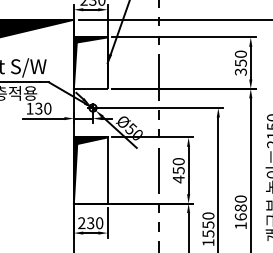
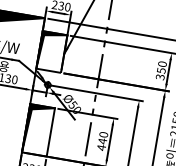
text: (178, 170) -> (102, 141), 450 -> 440

